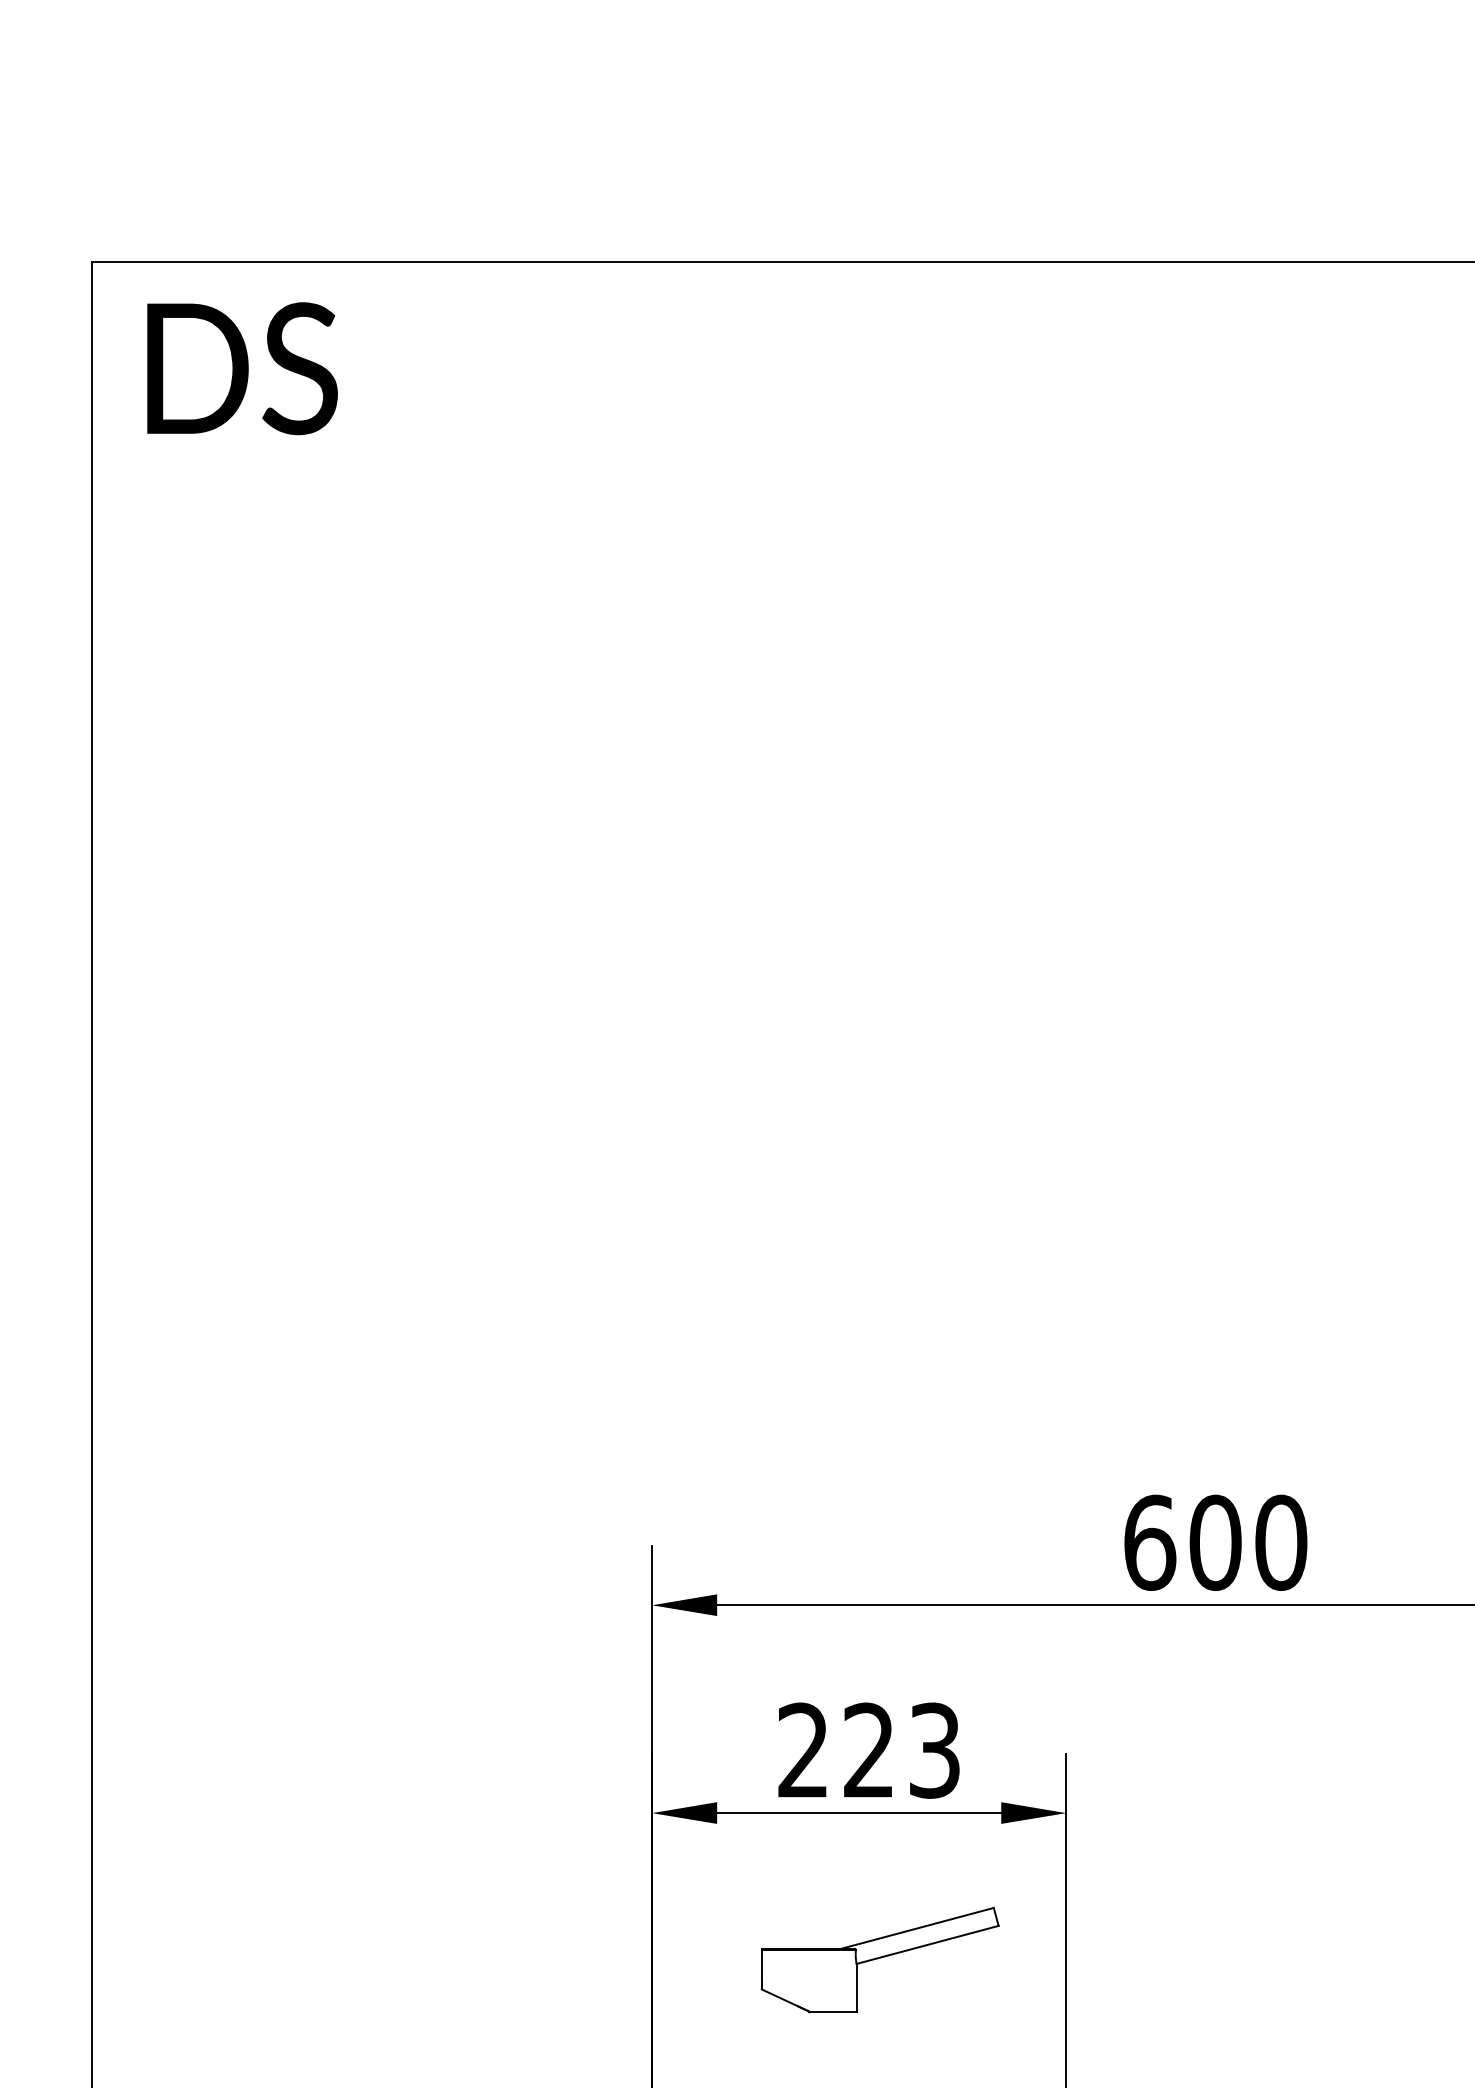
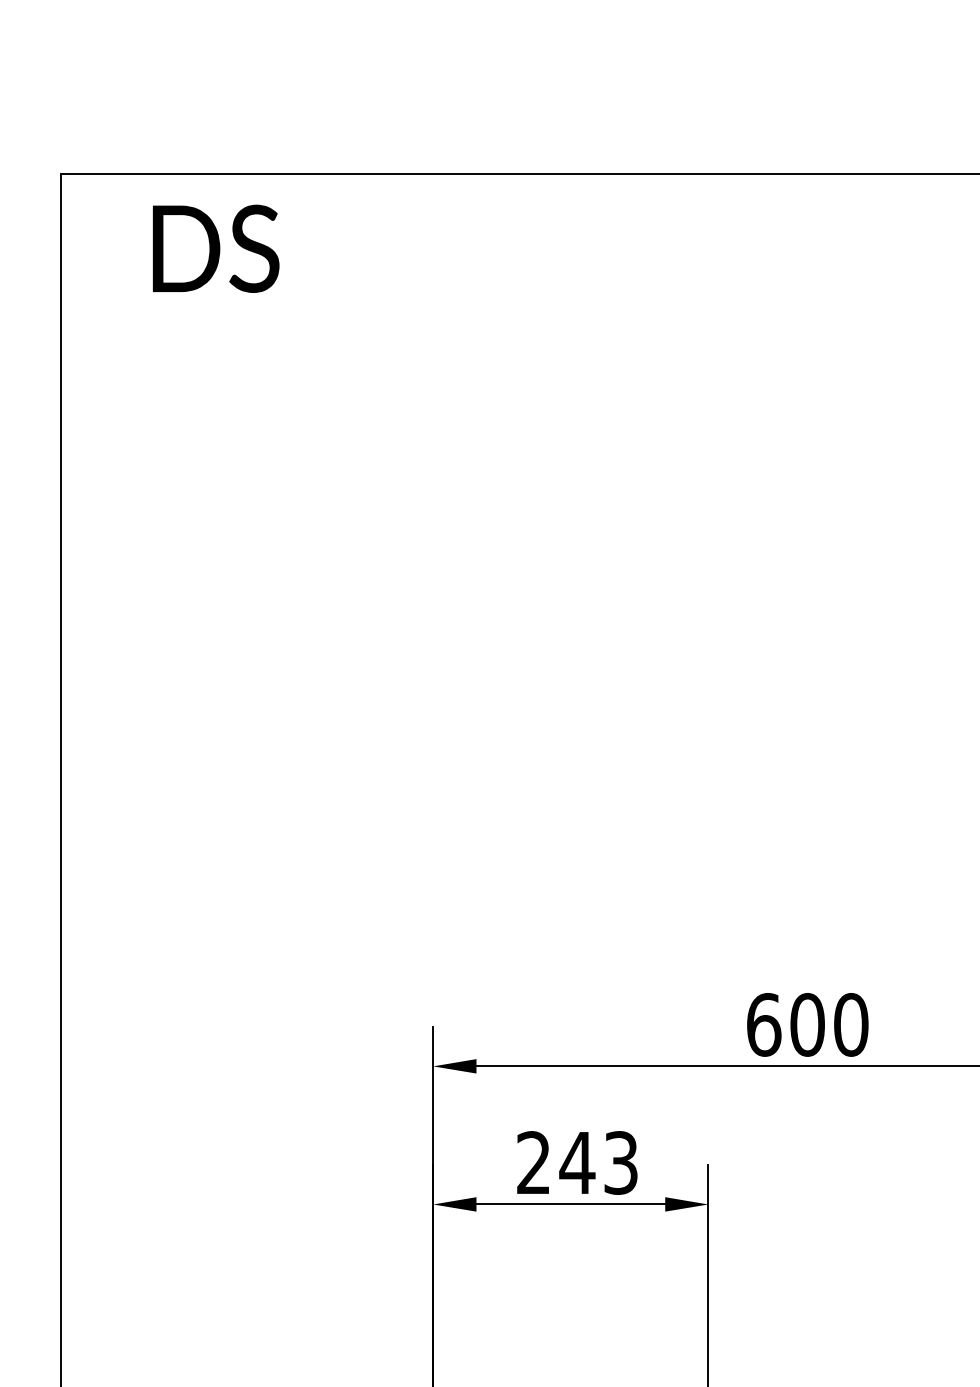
text: (243, 368) -> (216, 248), moved
text: (869, 1749) -> (577, 1162), 223 -> 243
part: (879, 1959) -> (584, 1301), removed

